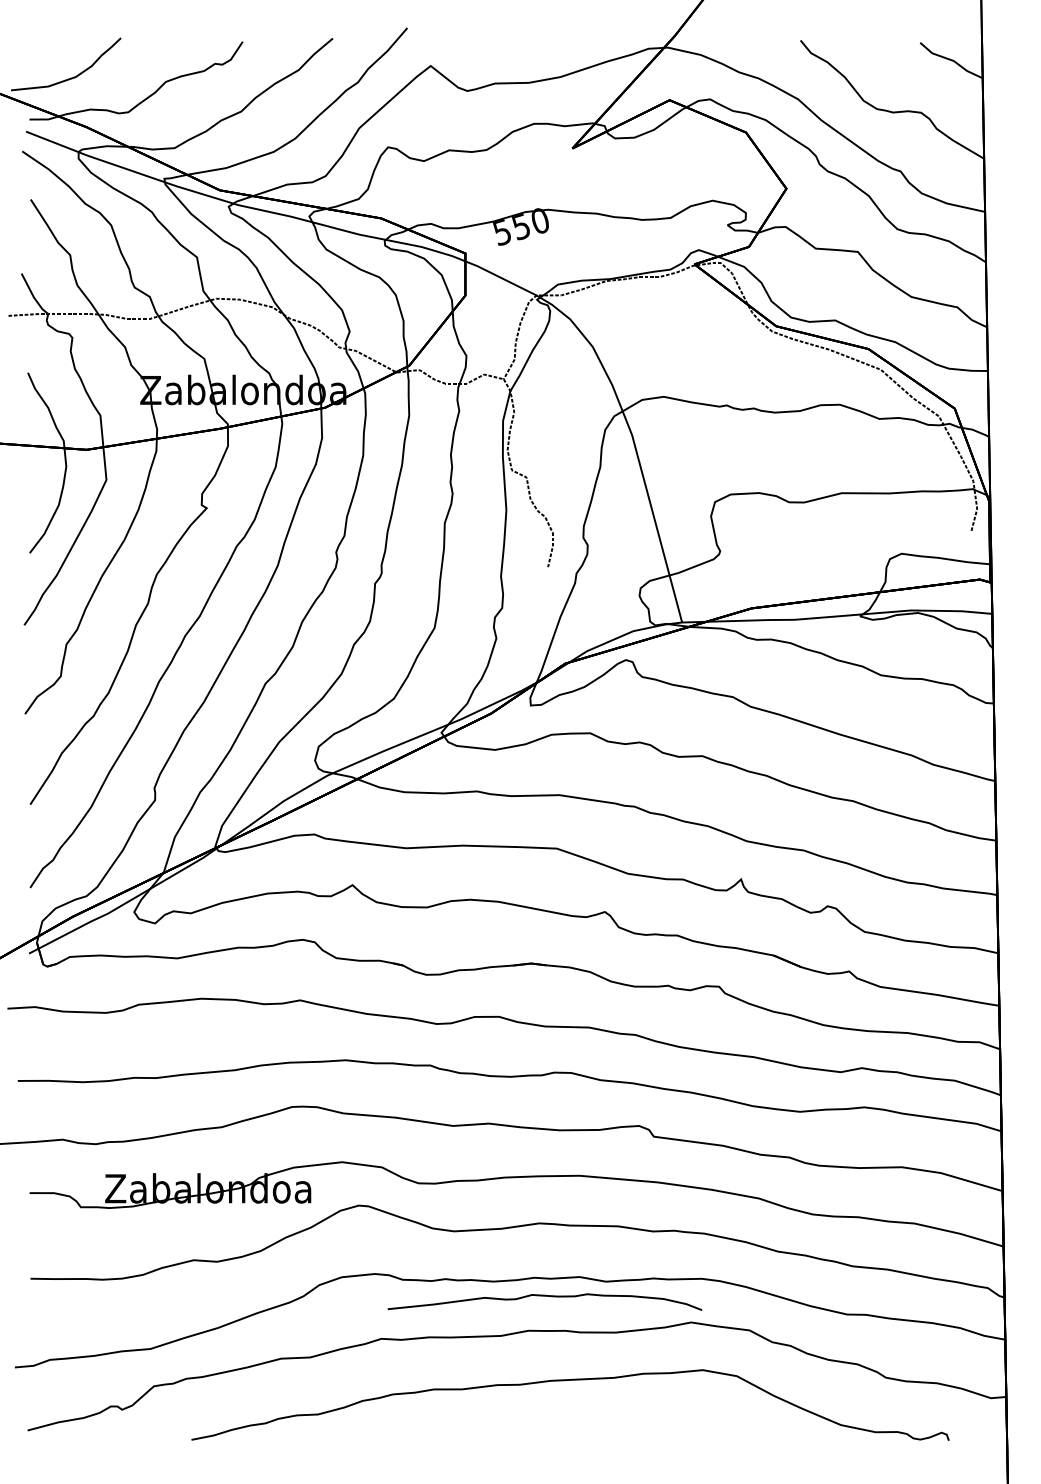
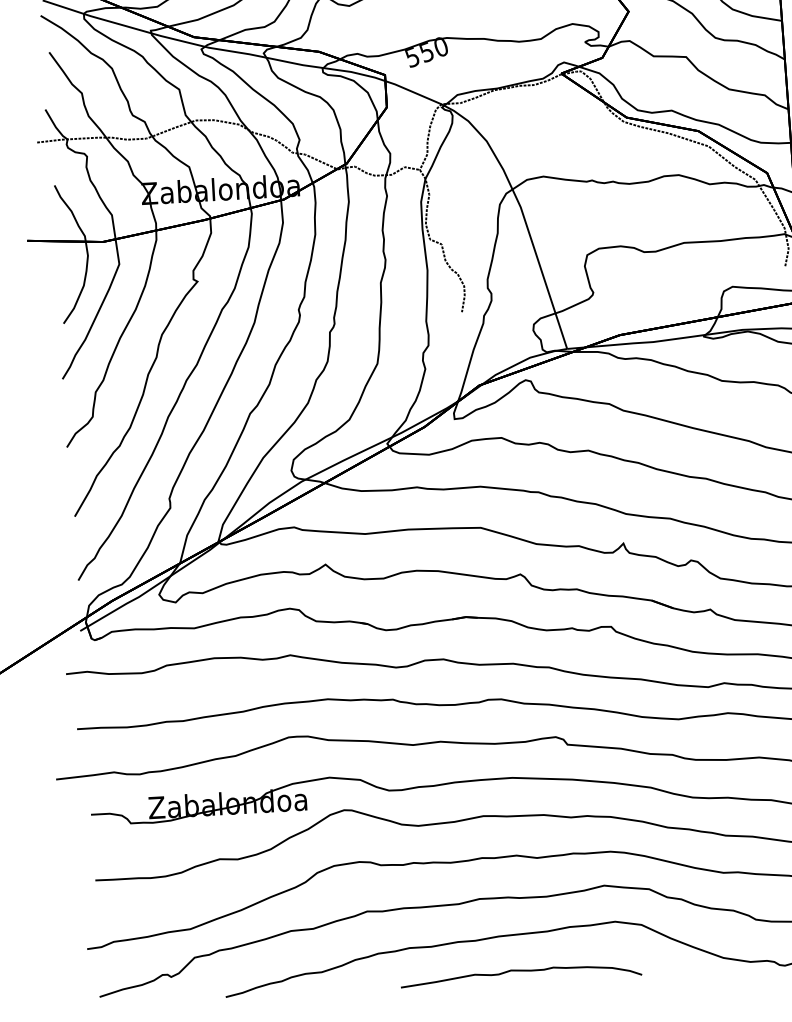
part: (544, 1301) -> (520, 974), moved

